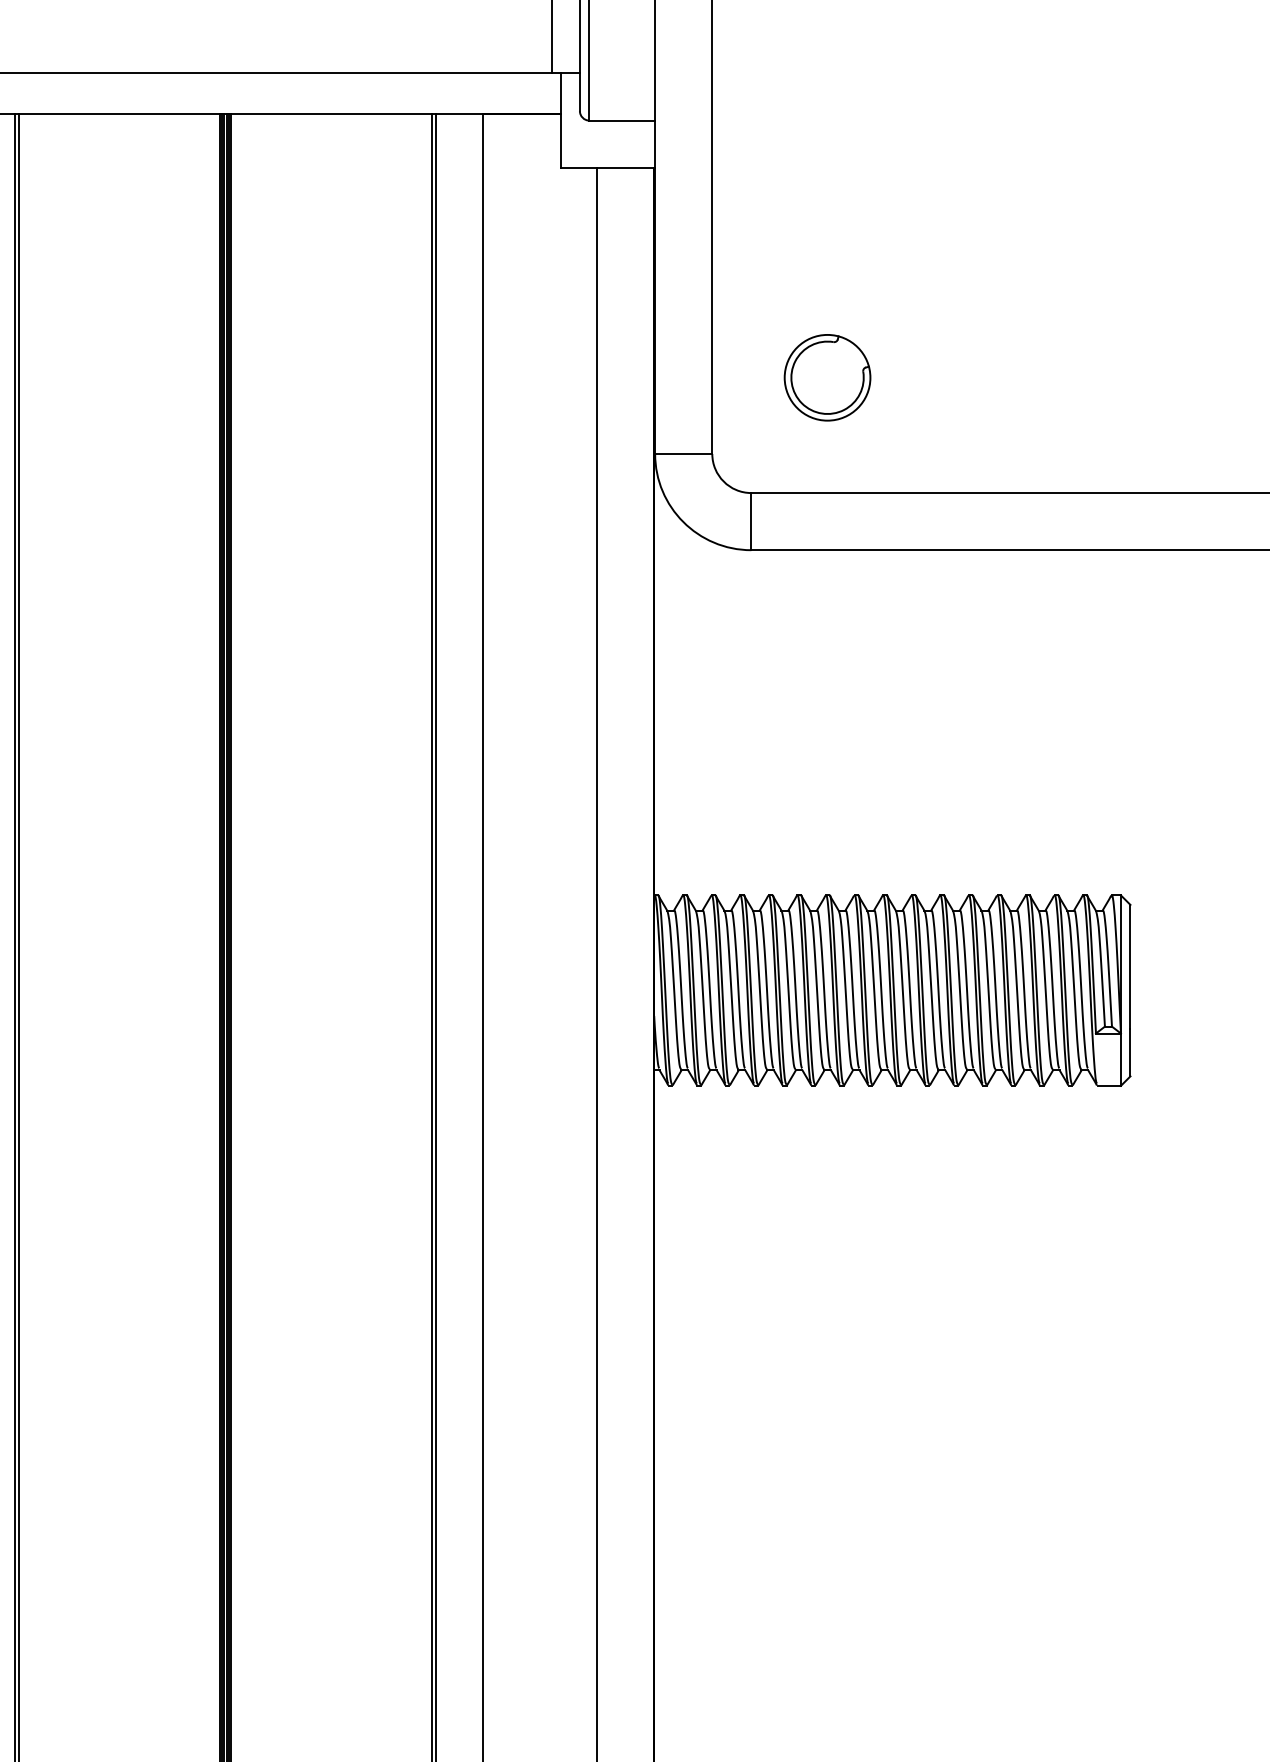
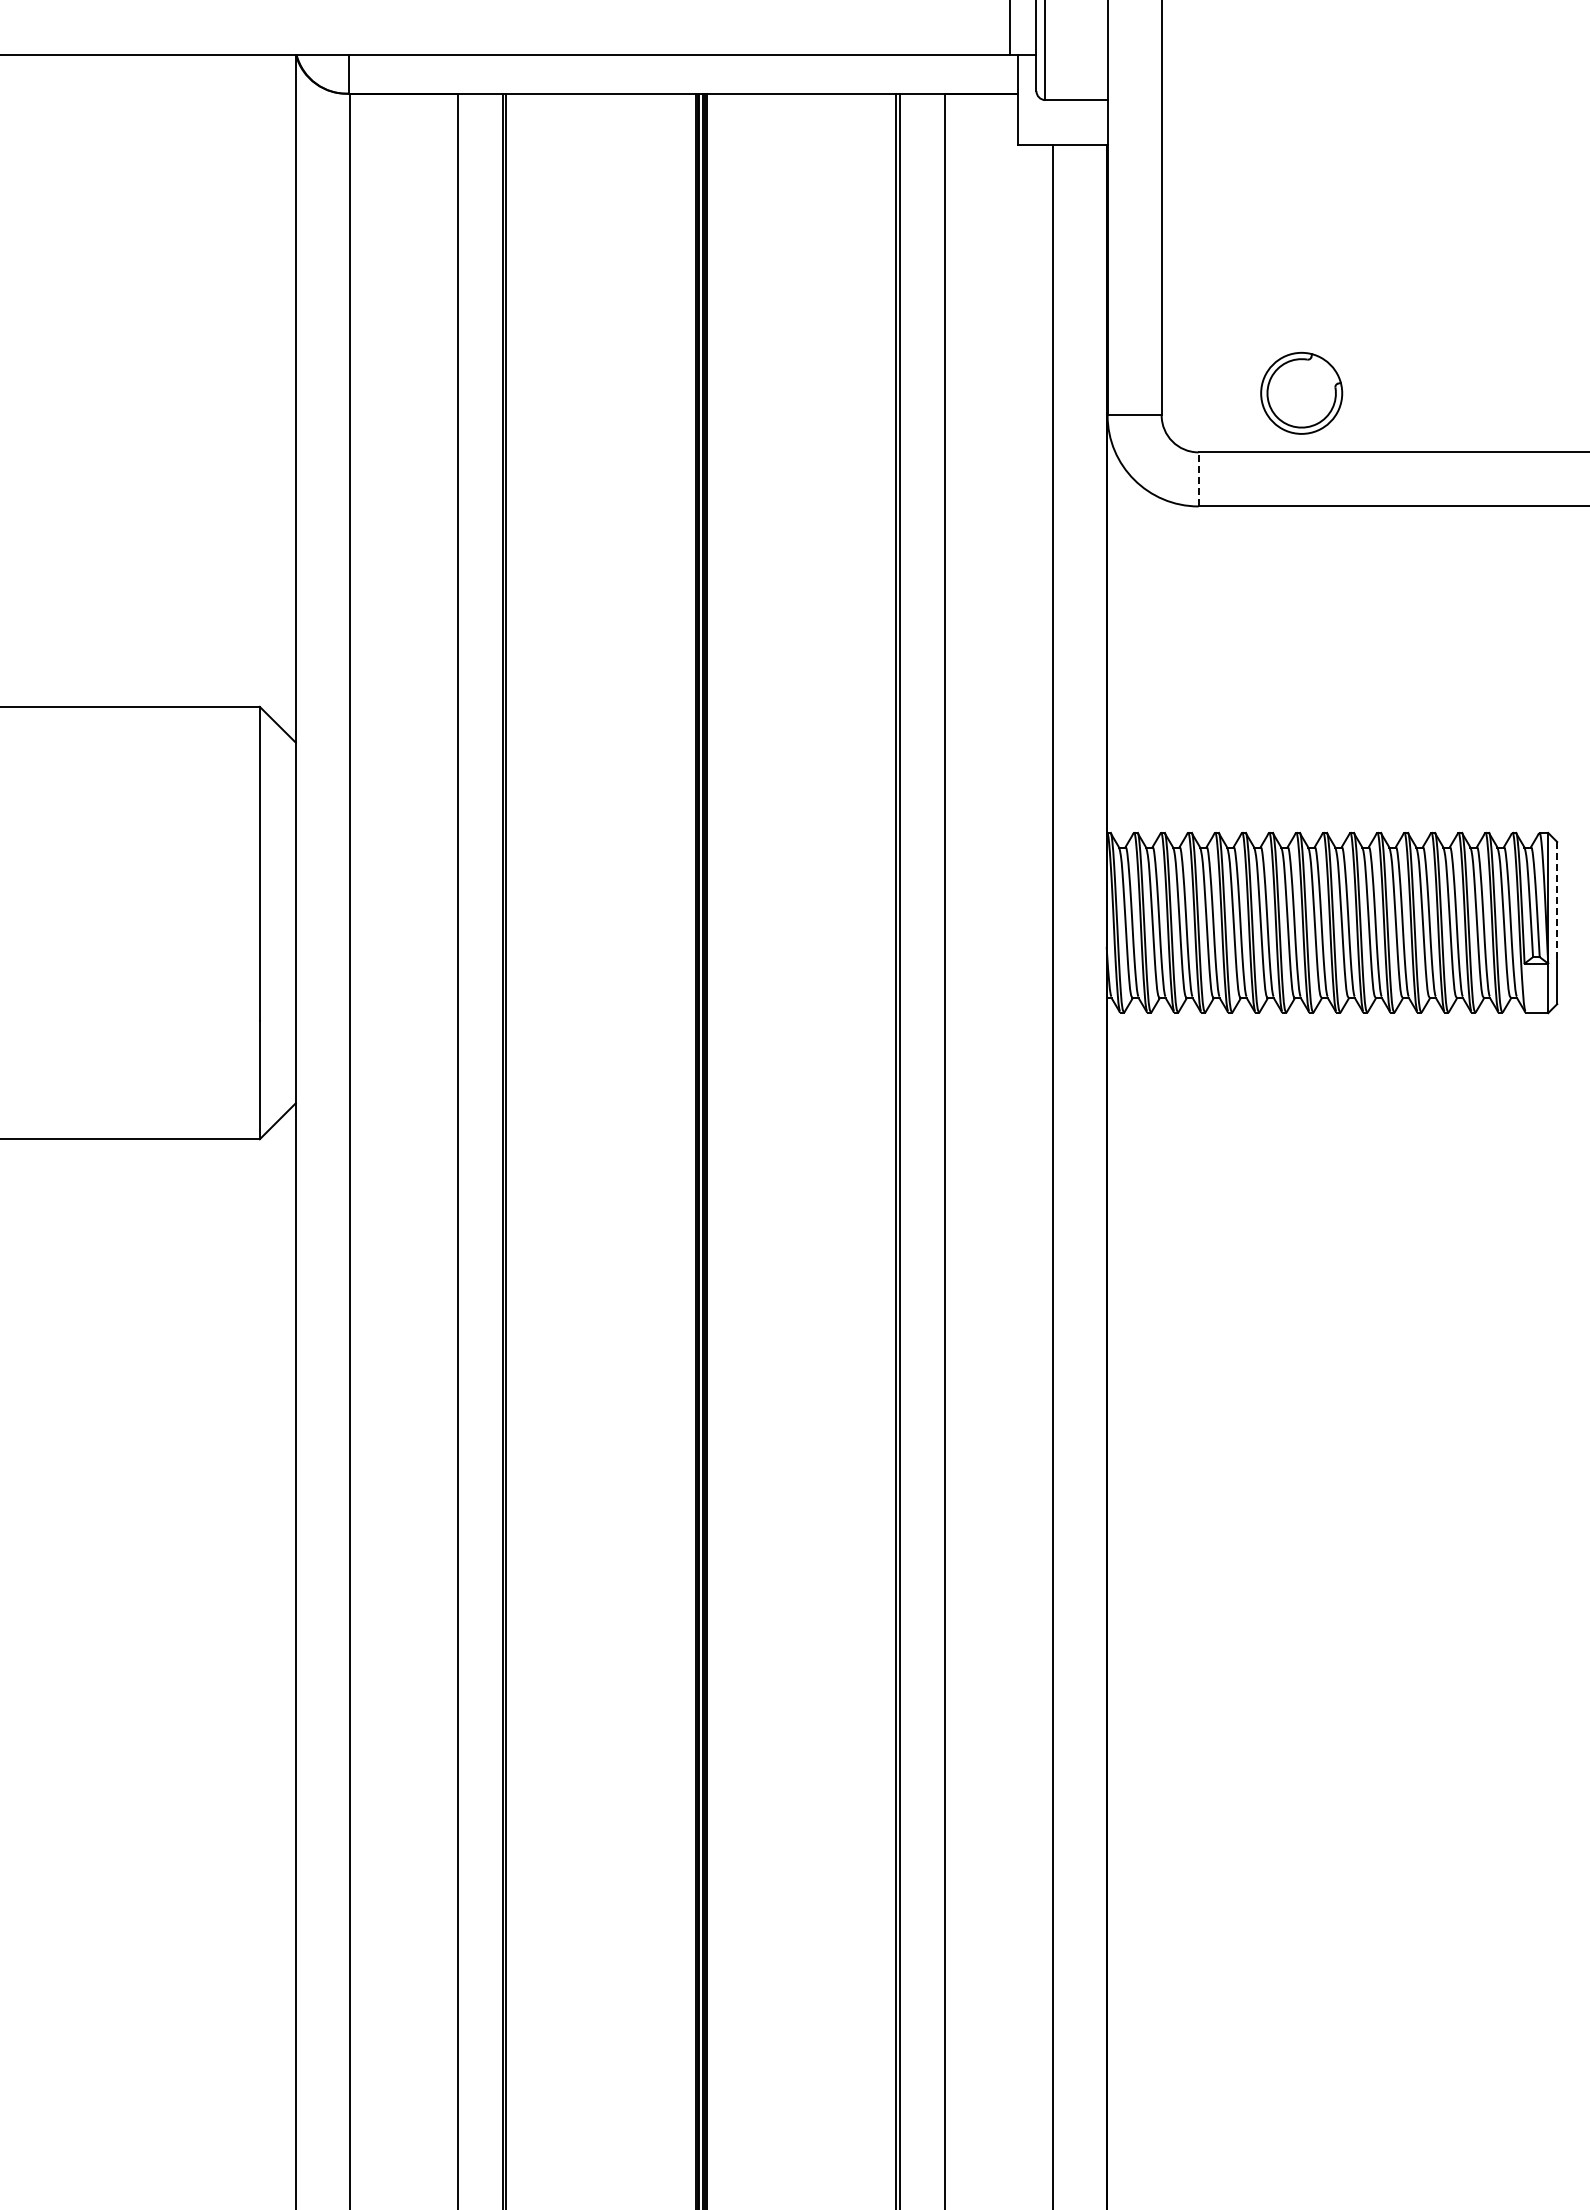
part: (827, 376) -> (1301, 392), moved
line: (751, 520) -> (1198, 478), solid -> dashed
line: (1130, 966) -> (1557, 900), solid -> dashed

